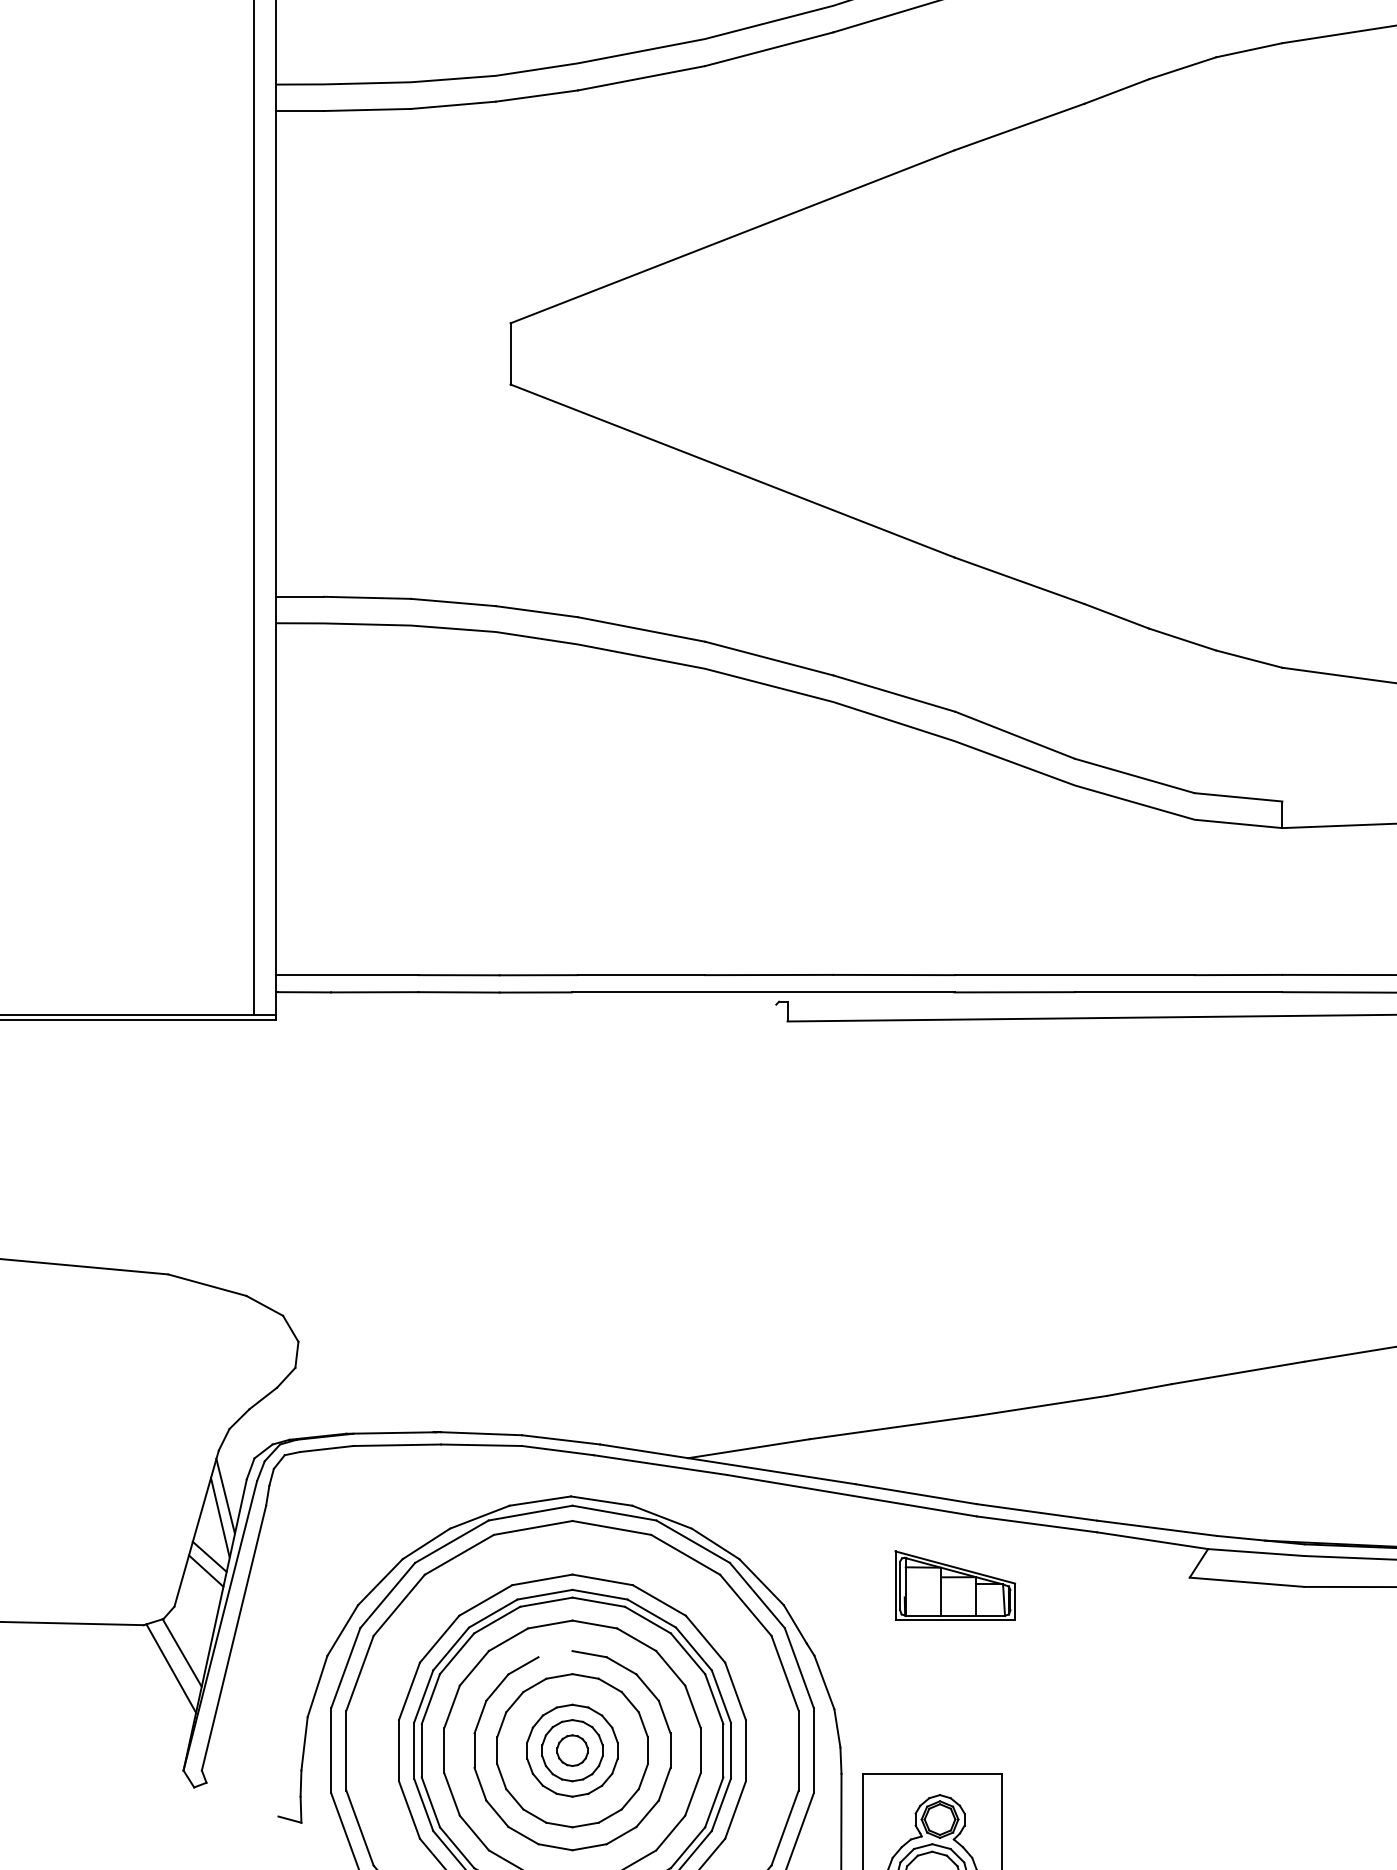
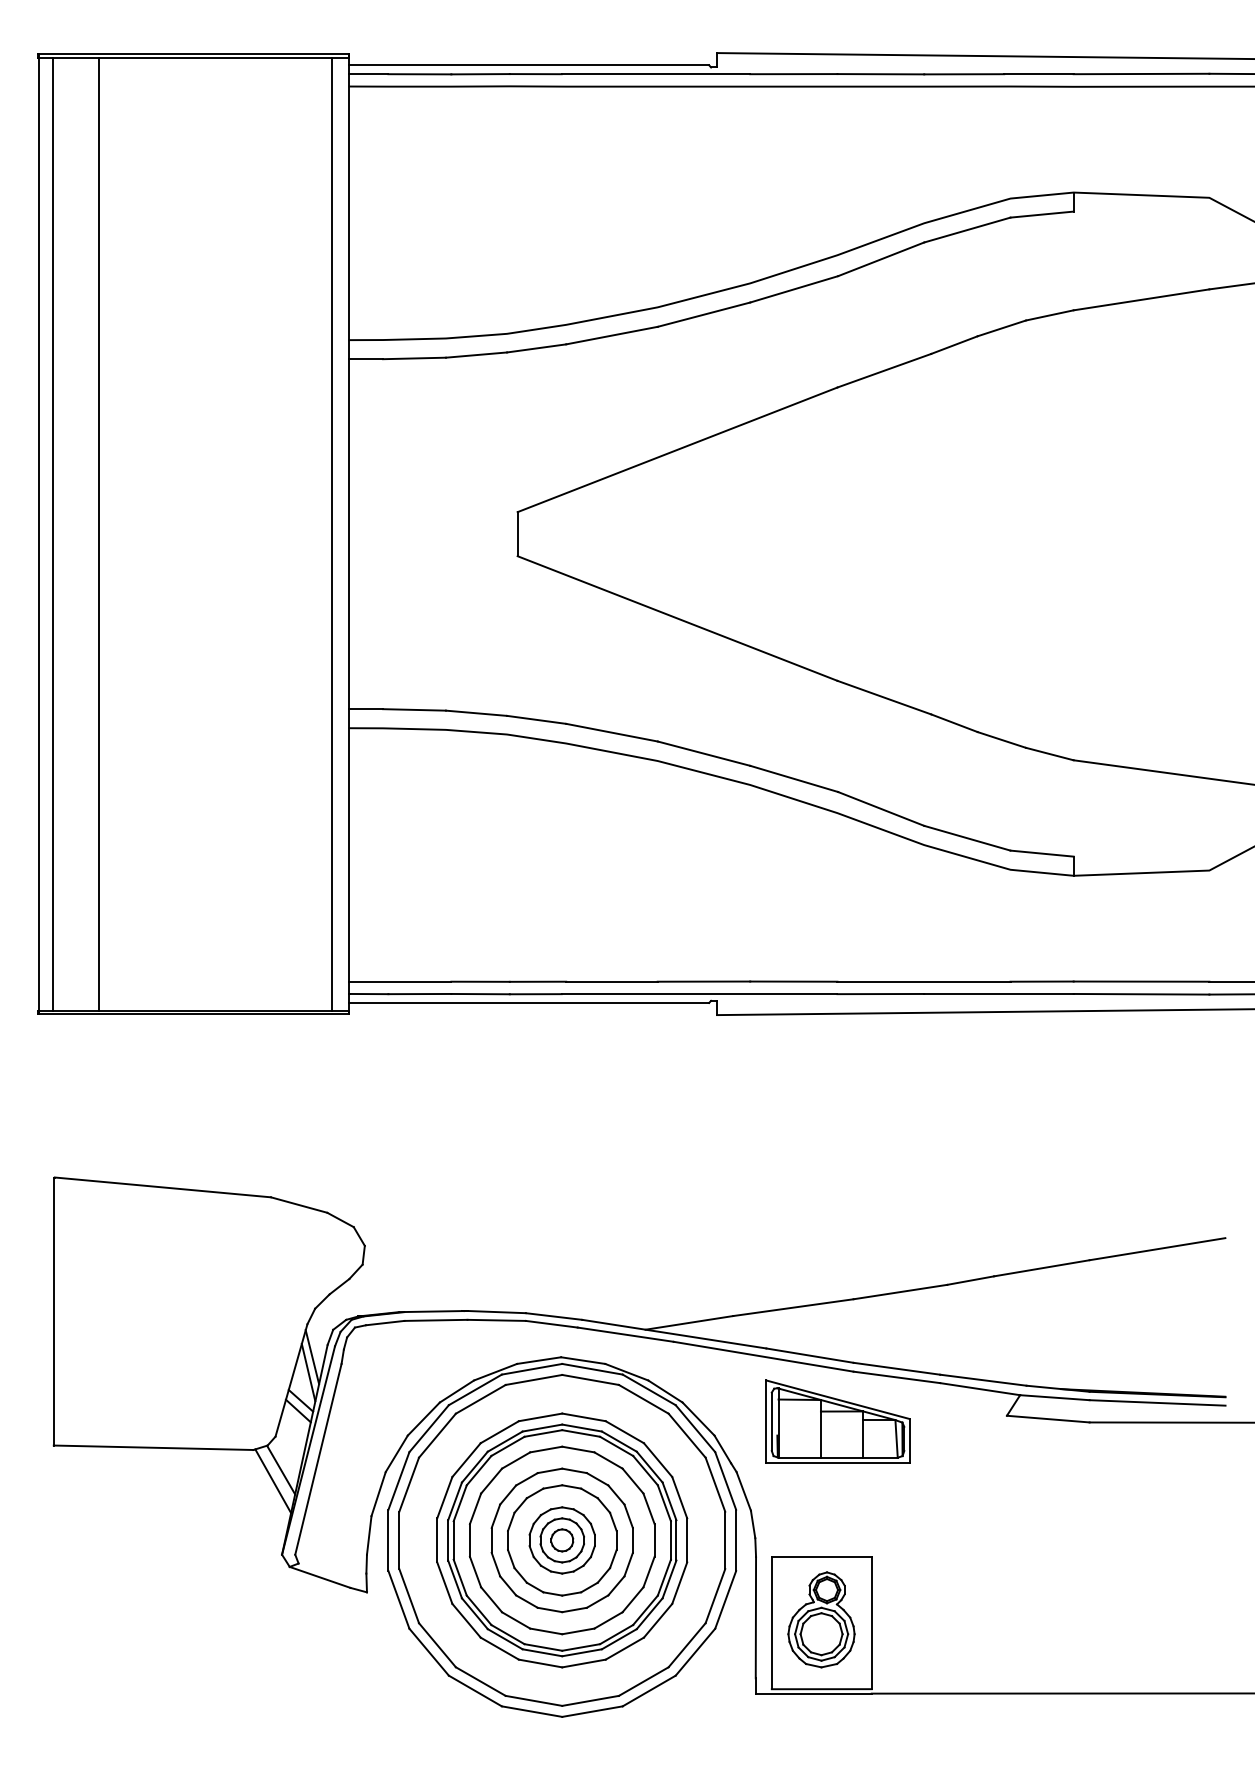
line: (525, 1003) -> (528, 1002), added
part: (954, 1585) -> (837, 1421), size x1.67
line: (554, 1653) -> (549, 1470), added
line: (235, 1800) -> (319, 1576), added

